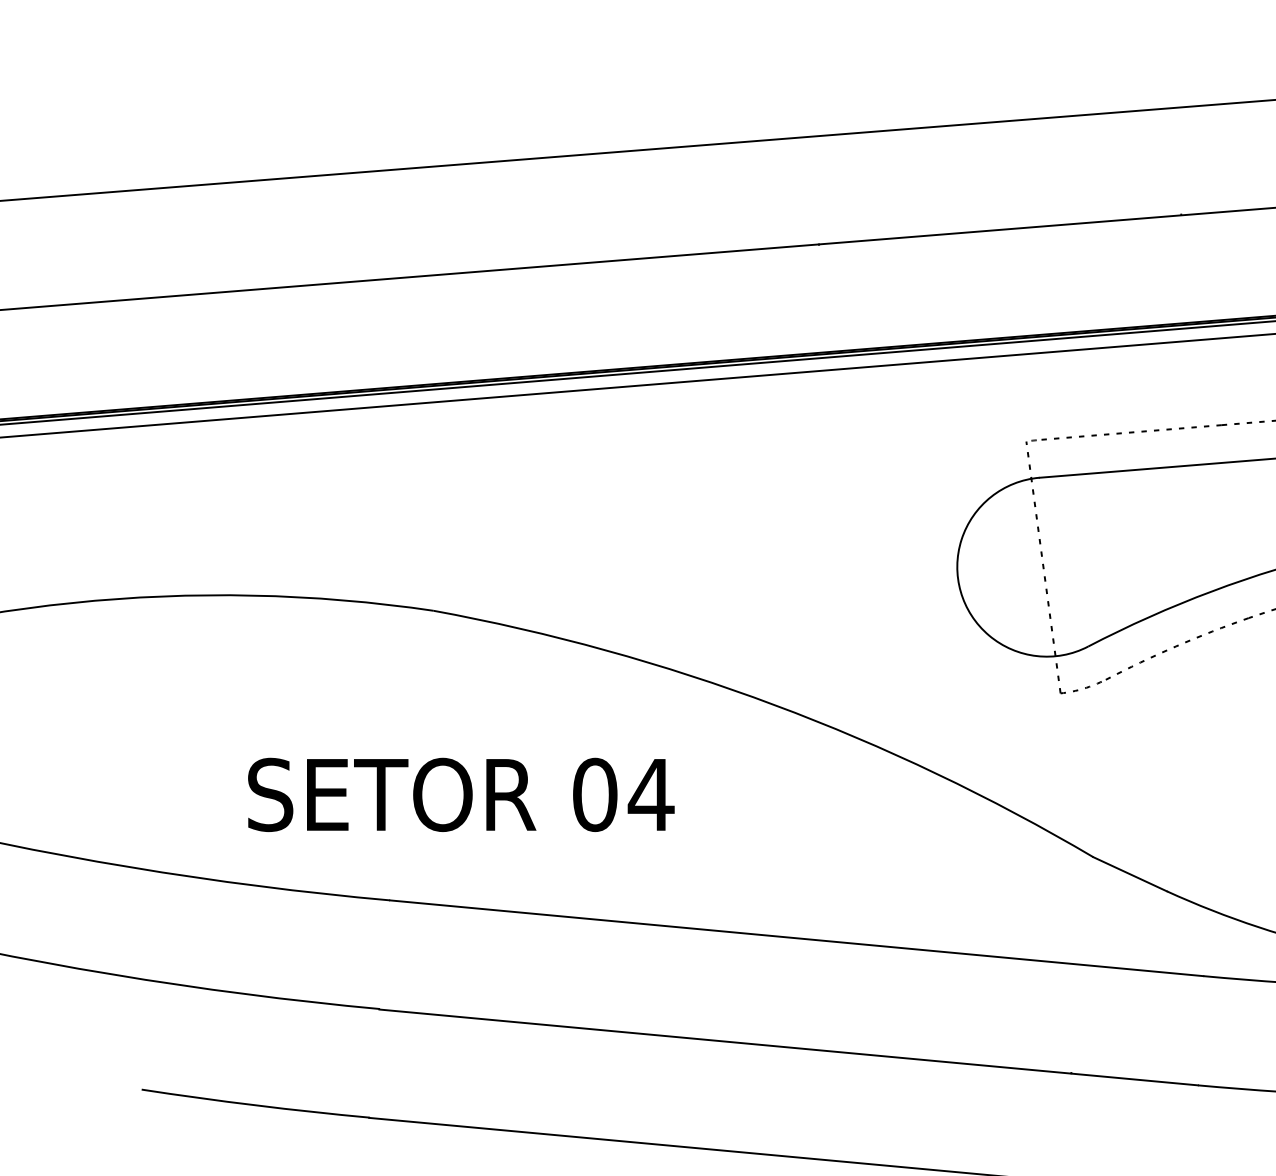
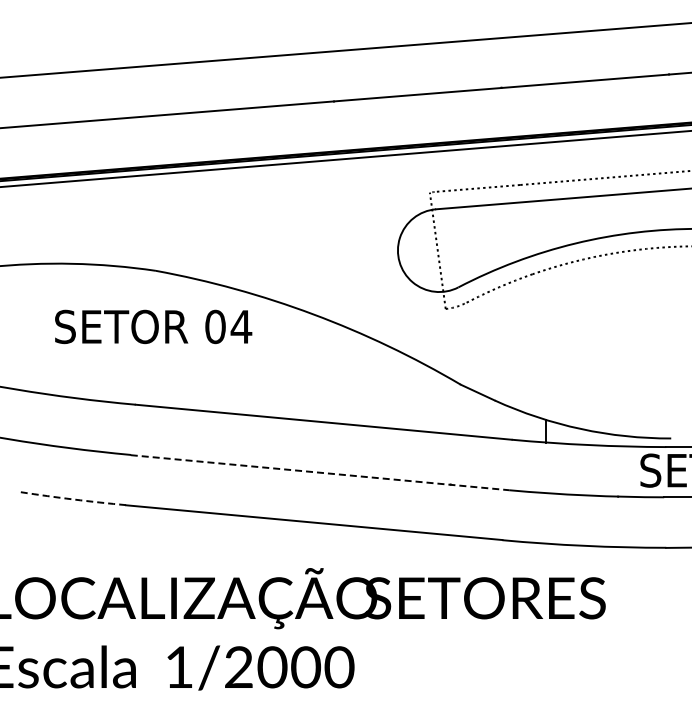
text: (461, 793) -> (153, 326), moved
line: (789, 1046) -> (320, 472), solid -> dashed
arc: (255, 1105) -> (73, 499), solid -> dashed

